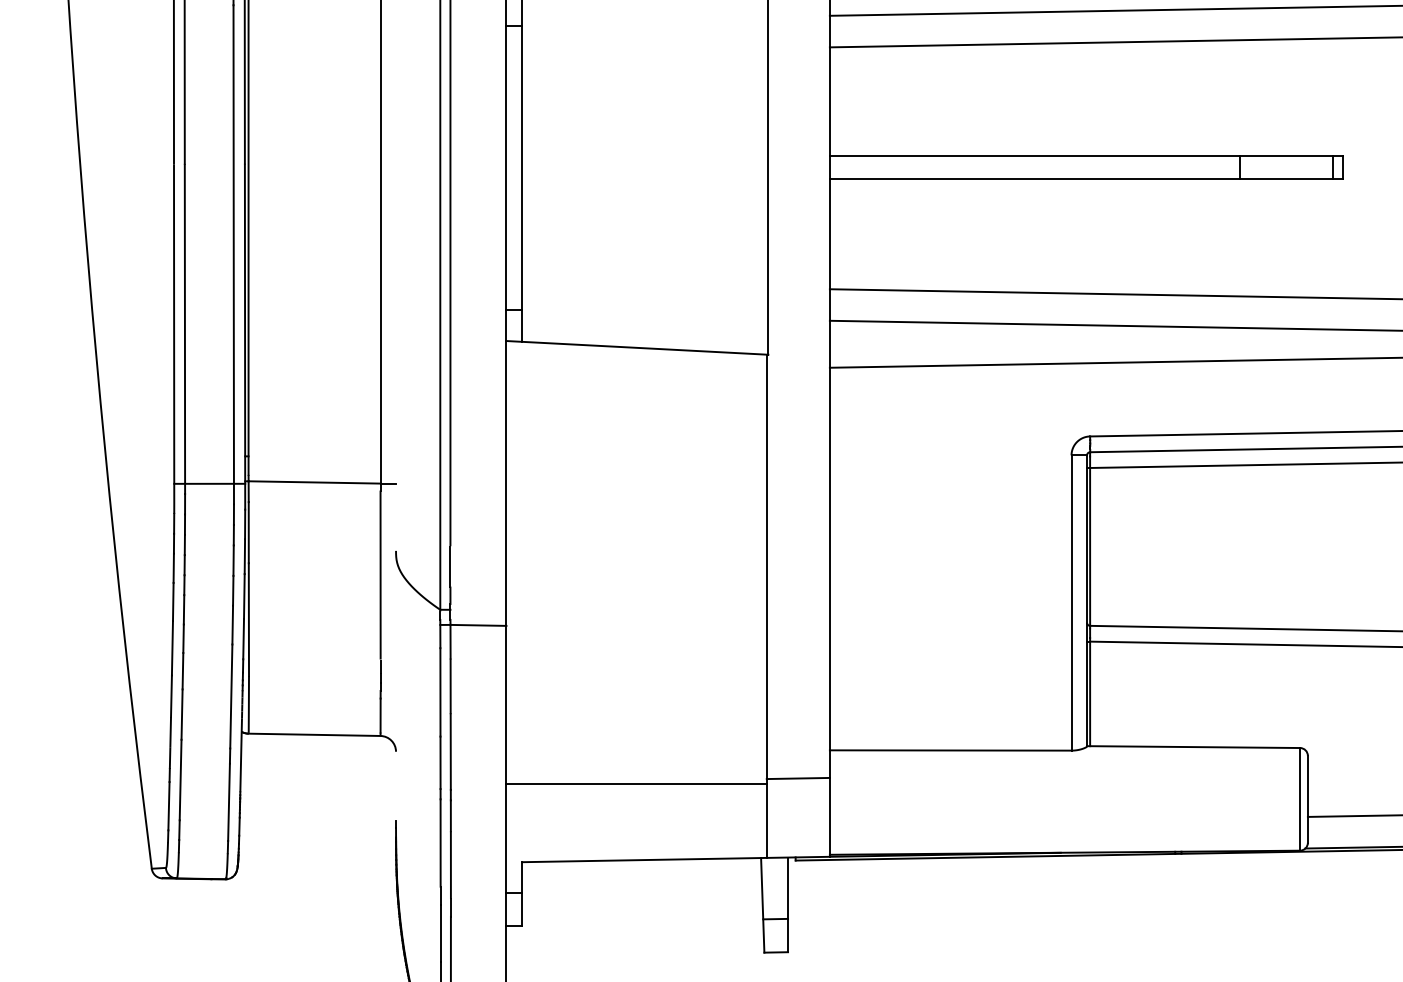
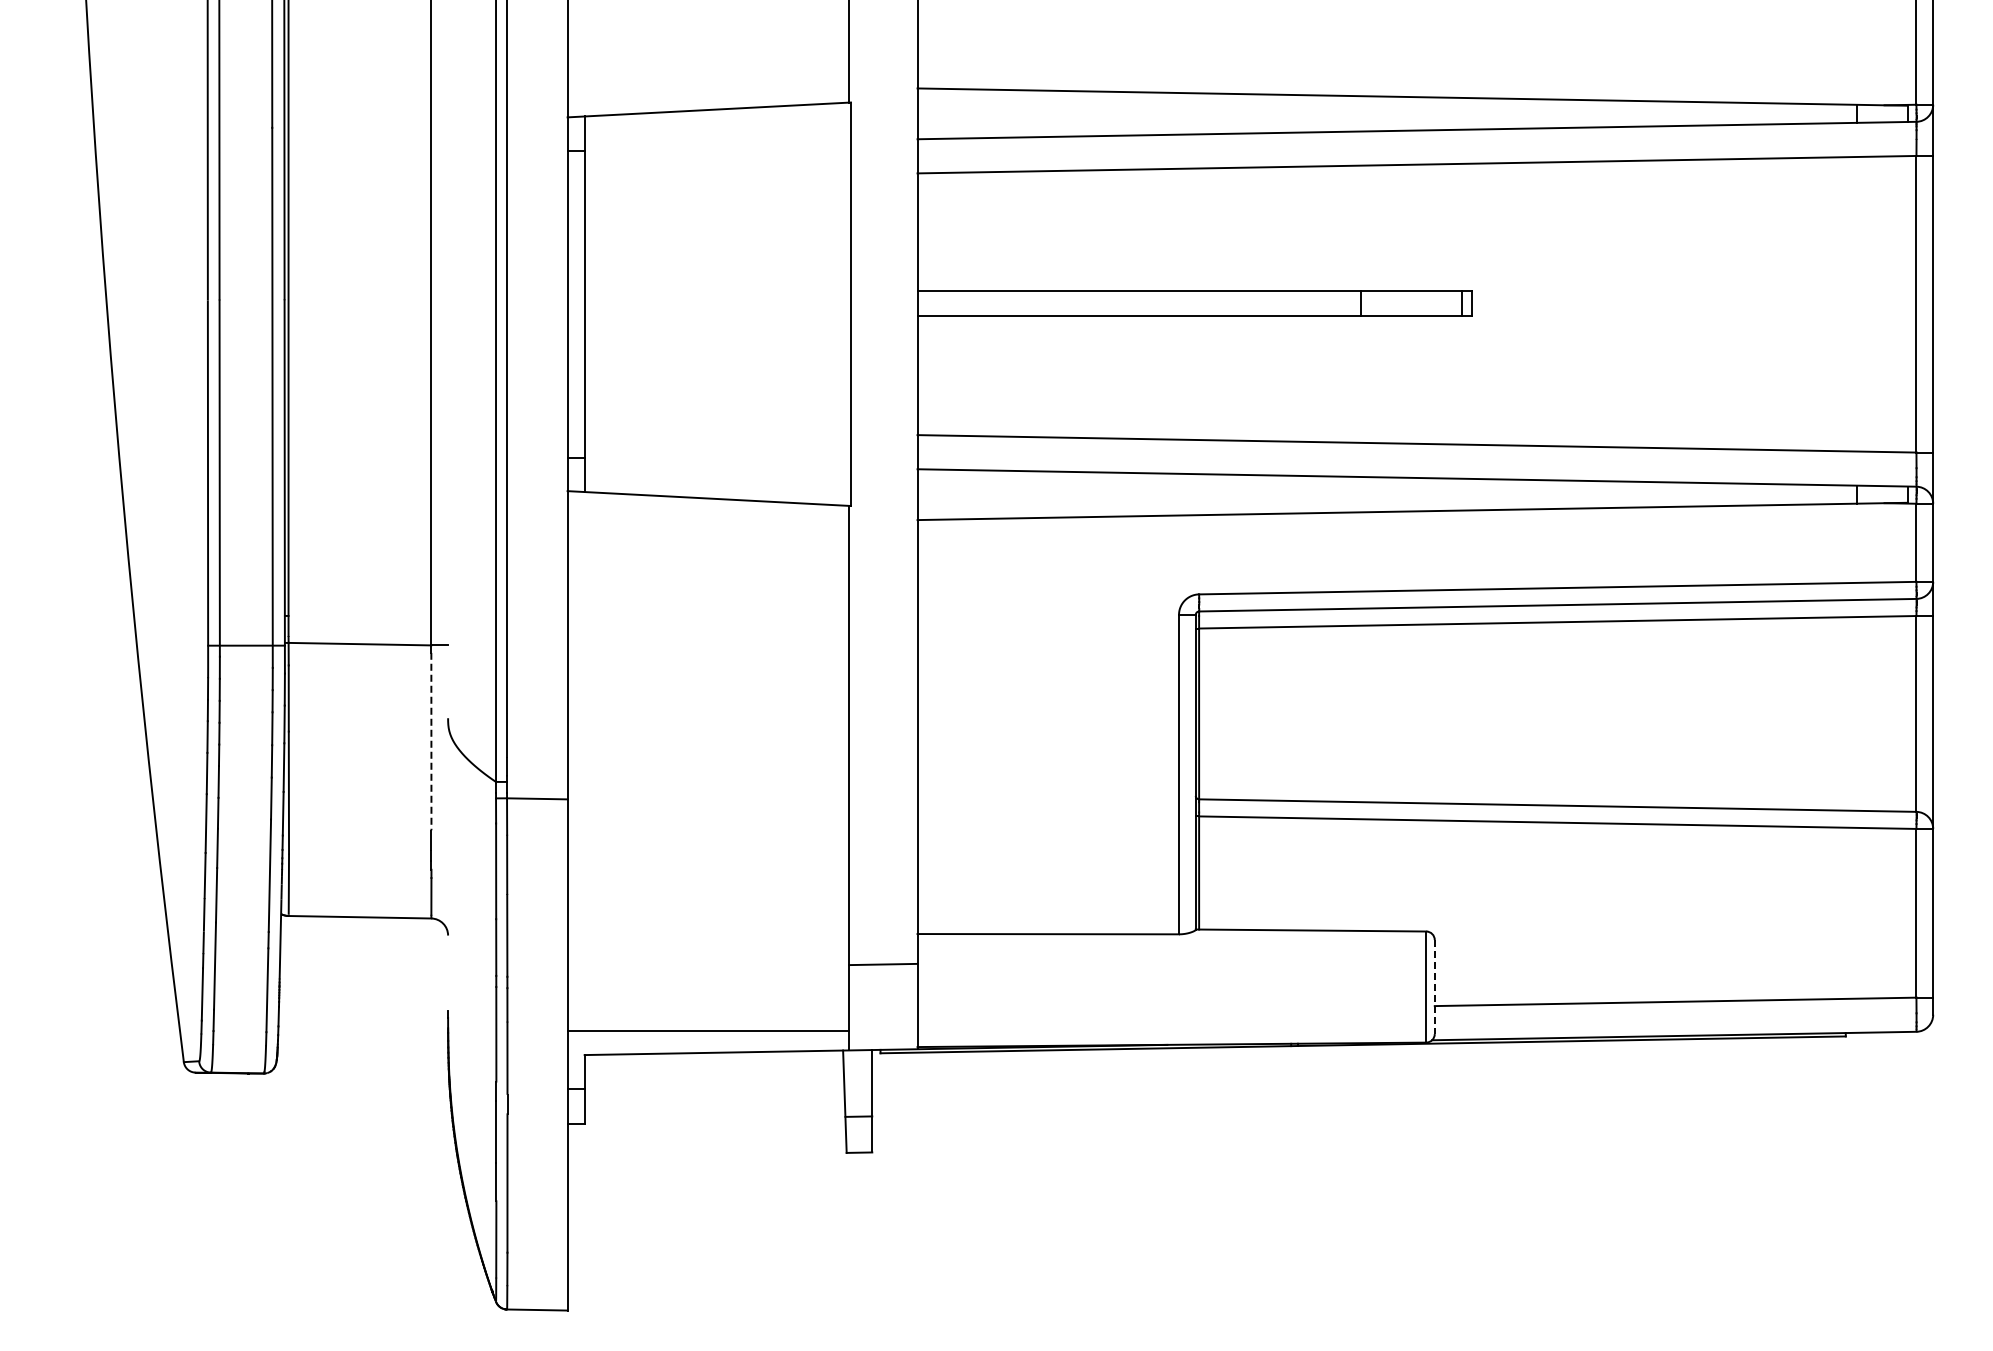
line: (380, 575) -> (431, 744), solid -> dashed
line: (636, 784) -> (708, 1031), moved
line: (1307, 799) -> (1434, 987), solid -> dashed

